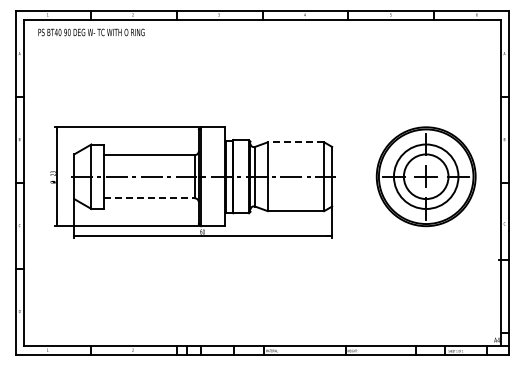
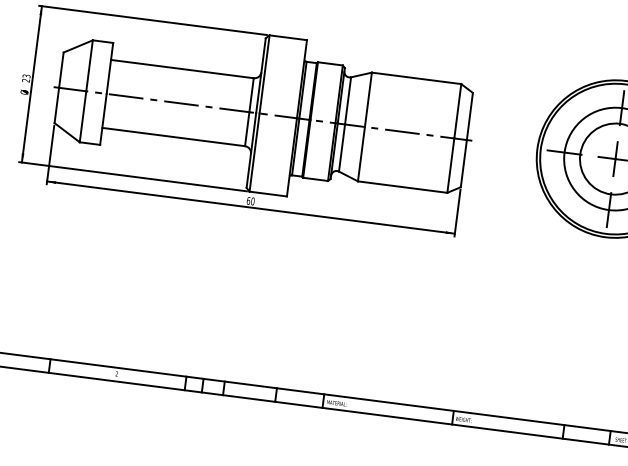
line: (295, 142) -> (415, 78), dashed -> solid
line: (149, 198) -> (173, 137), dashed -> solid

